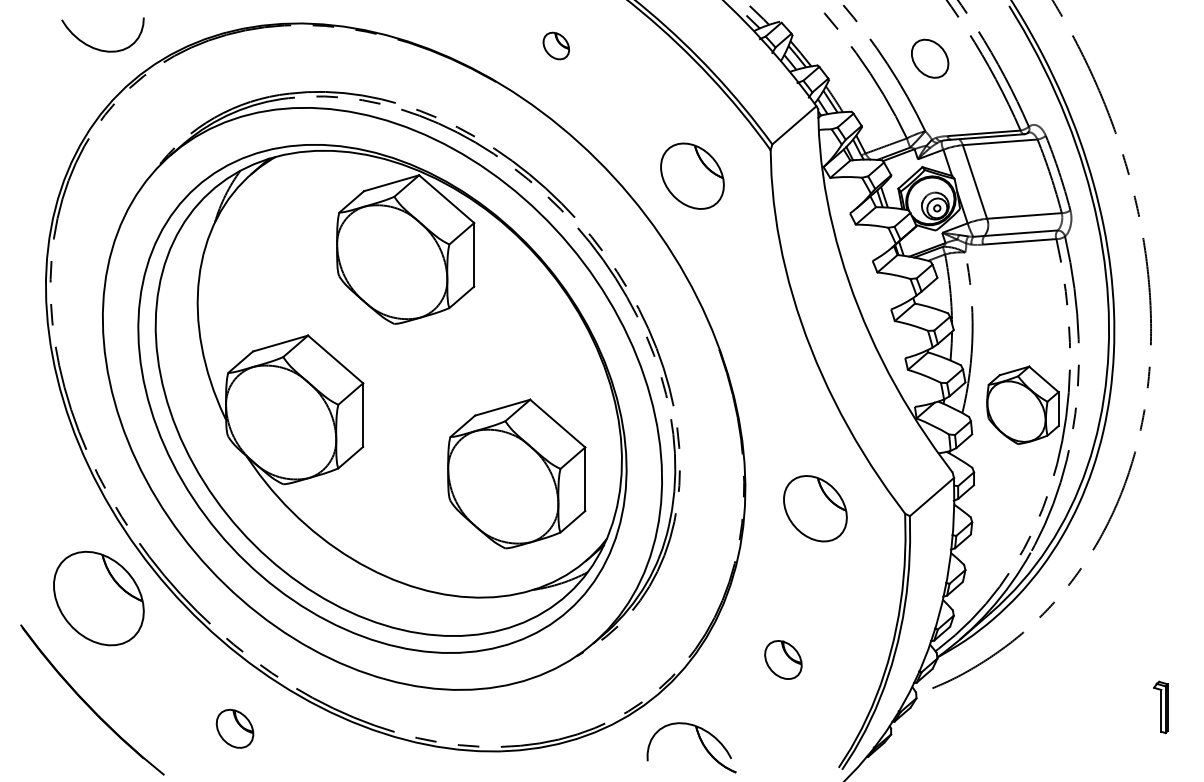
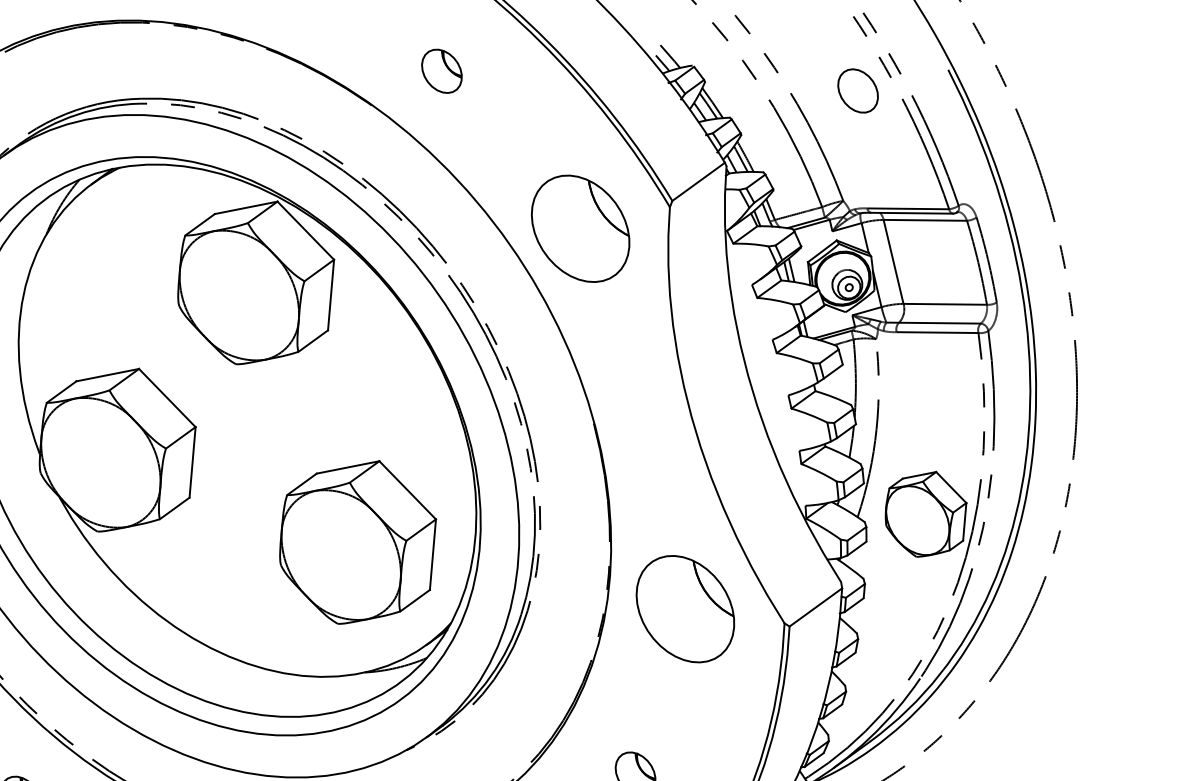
part: (556, 45) -> (442, 70), size x1.43
part: (930, 58) -> (858, 90), moved
part: (692, 175) -> (580, 227), size x1.43
part: (815, 508) -> (685, 609), size x1.43

